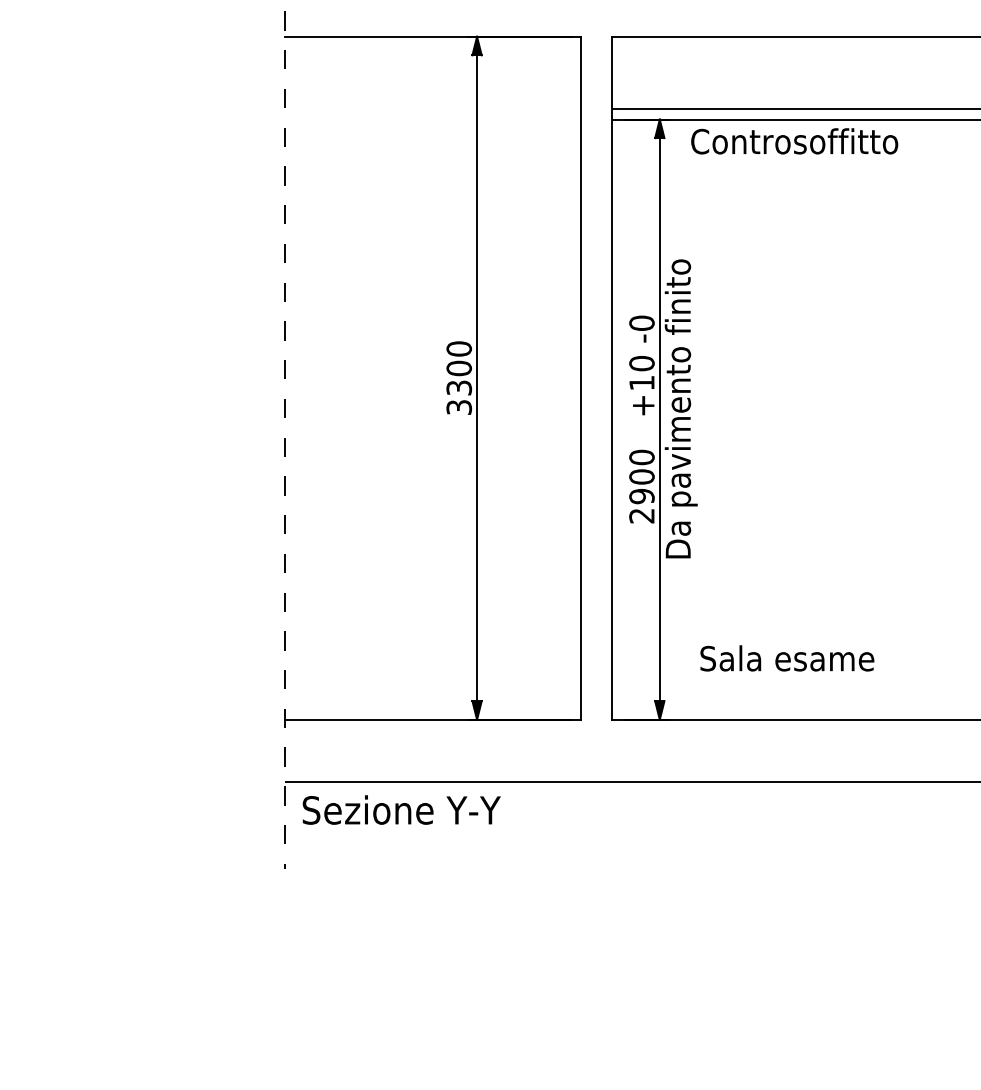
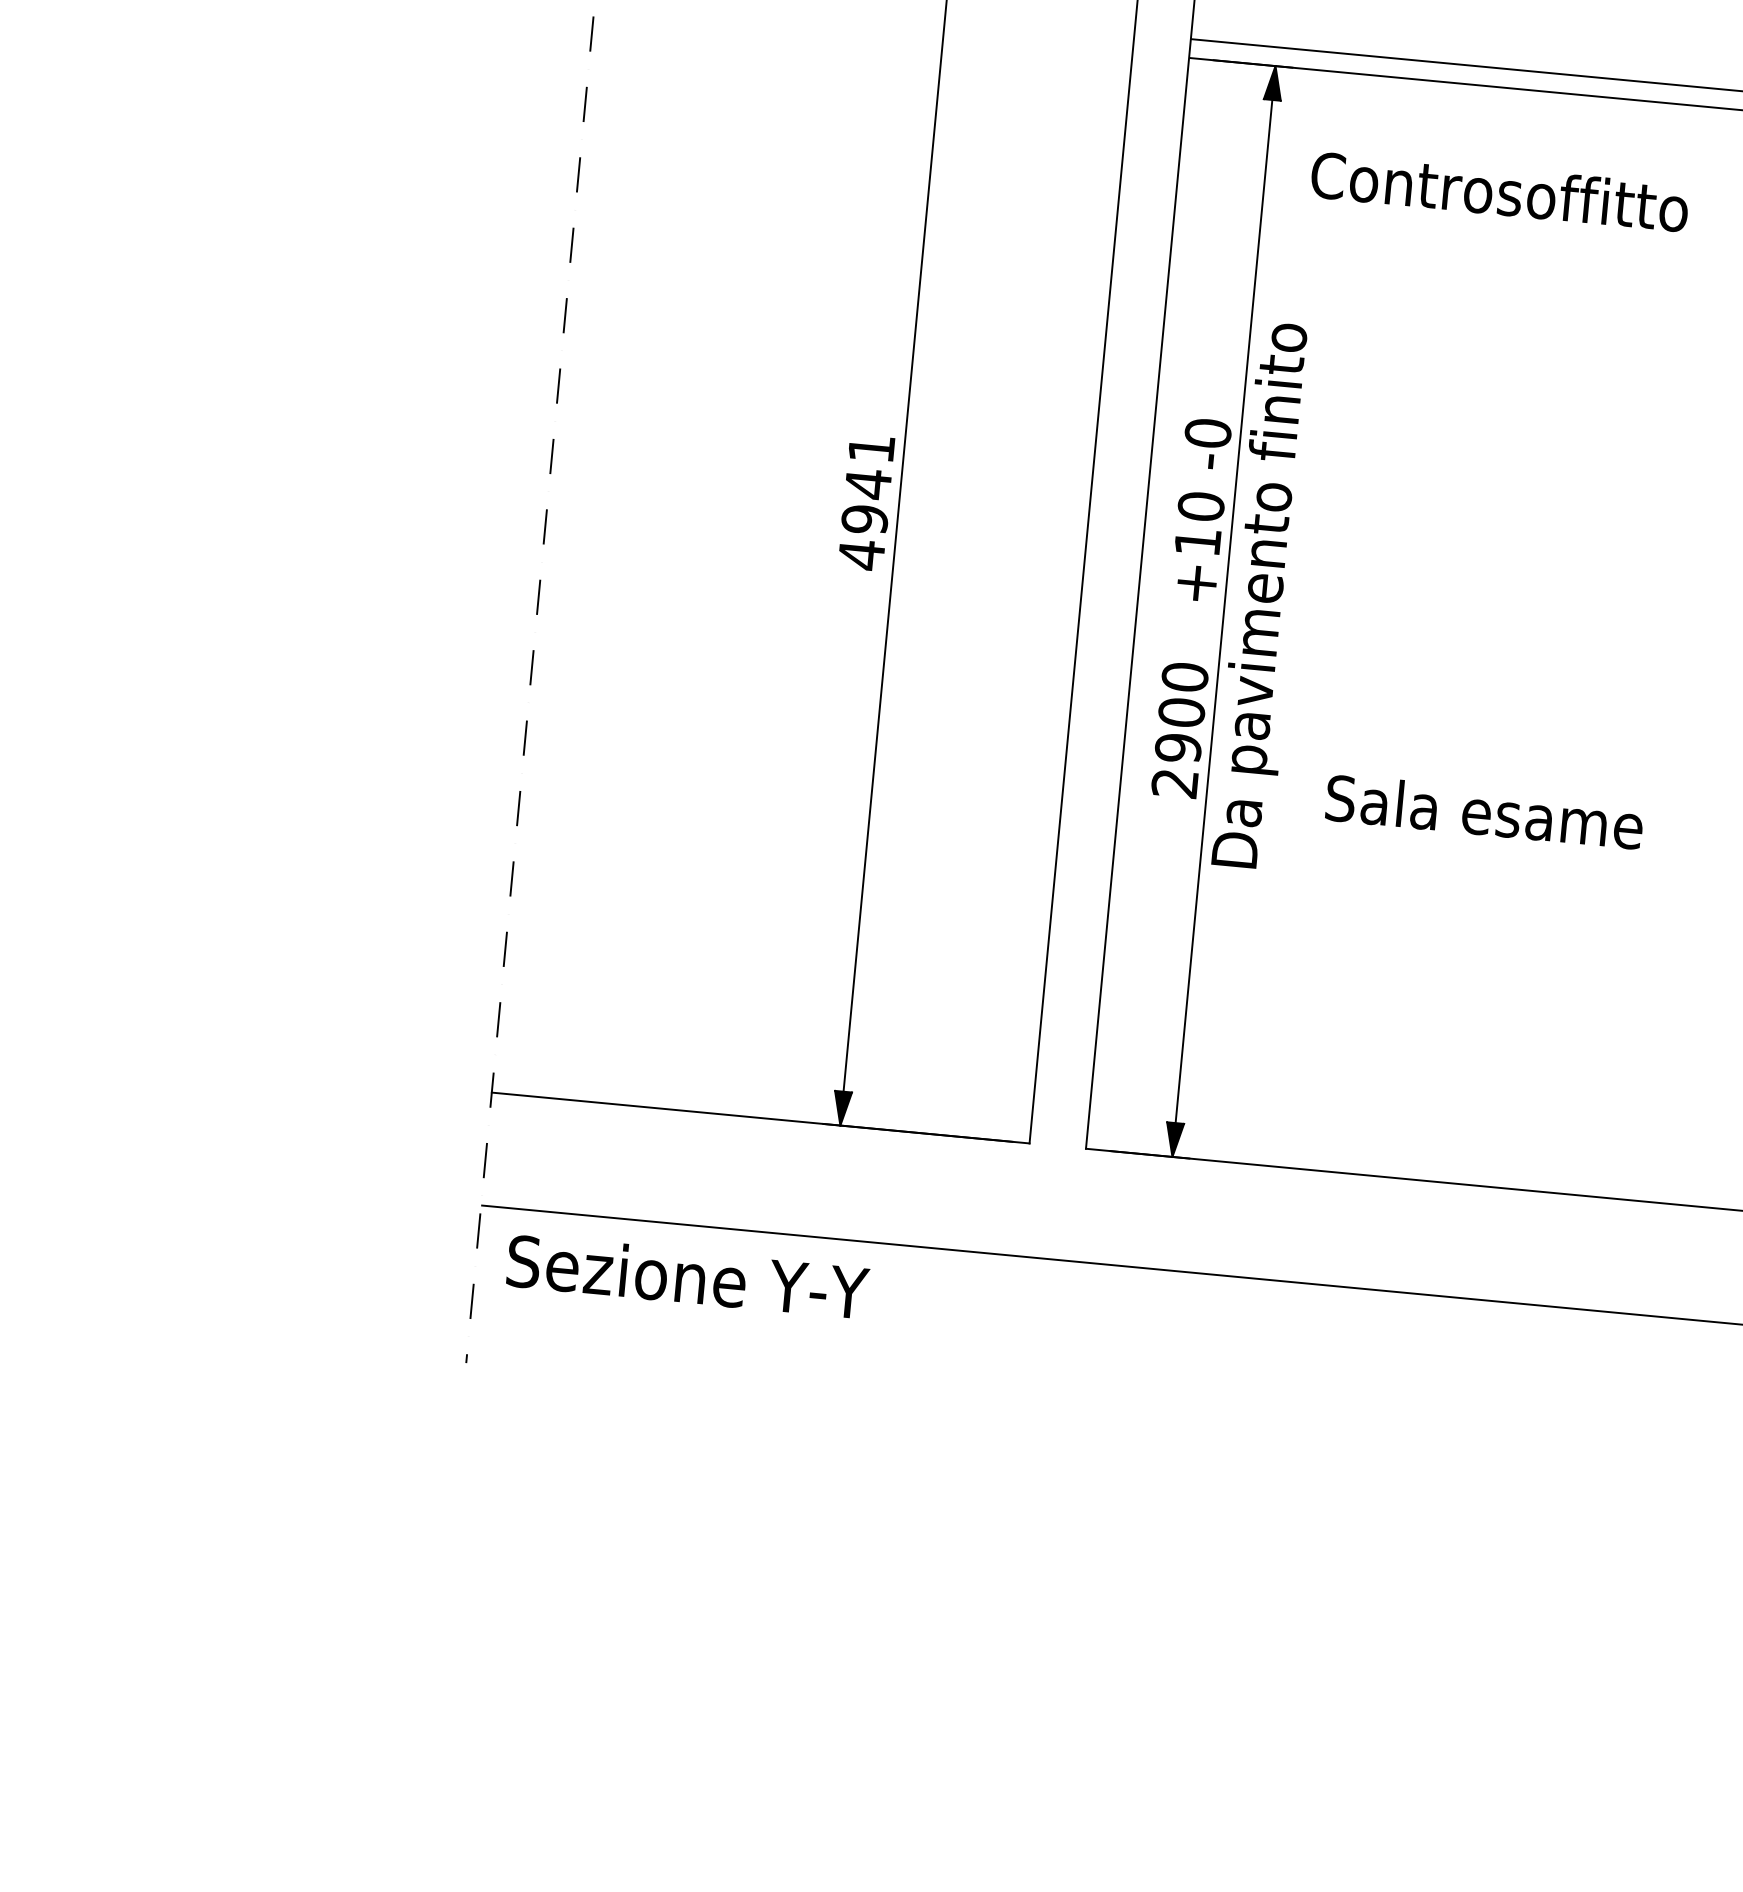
text: (794, 141) -> (1499, 191), moved
text: (459, 378) -> (867, 502), 3300 -> 4941
text: (787, 658) -> (1485, 811), moved

